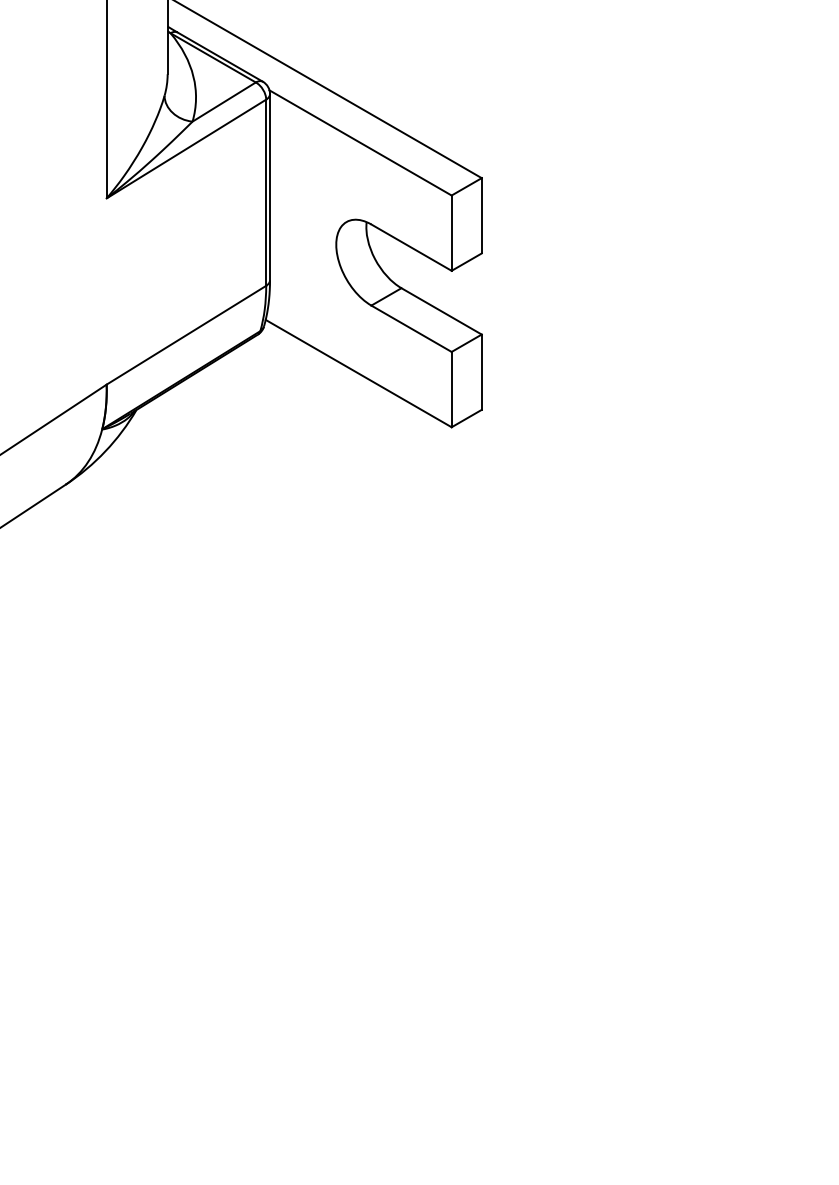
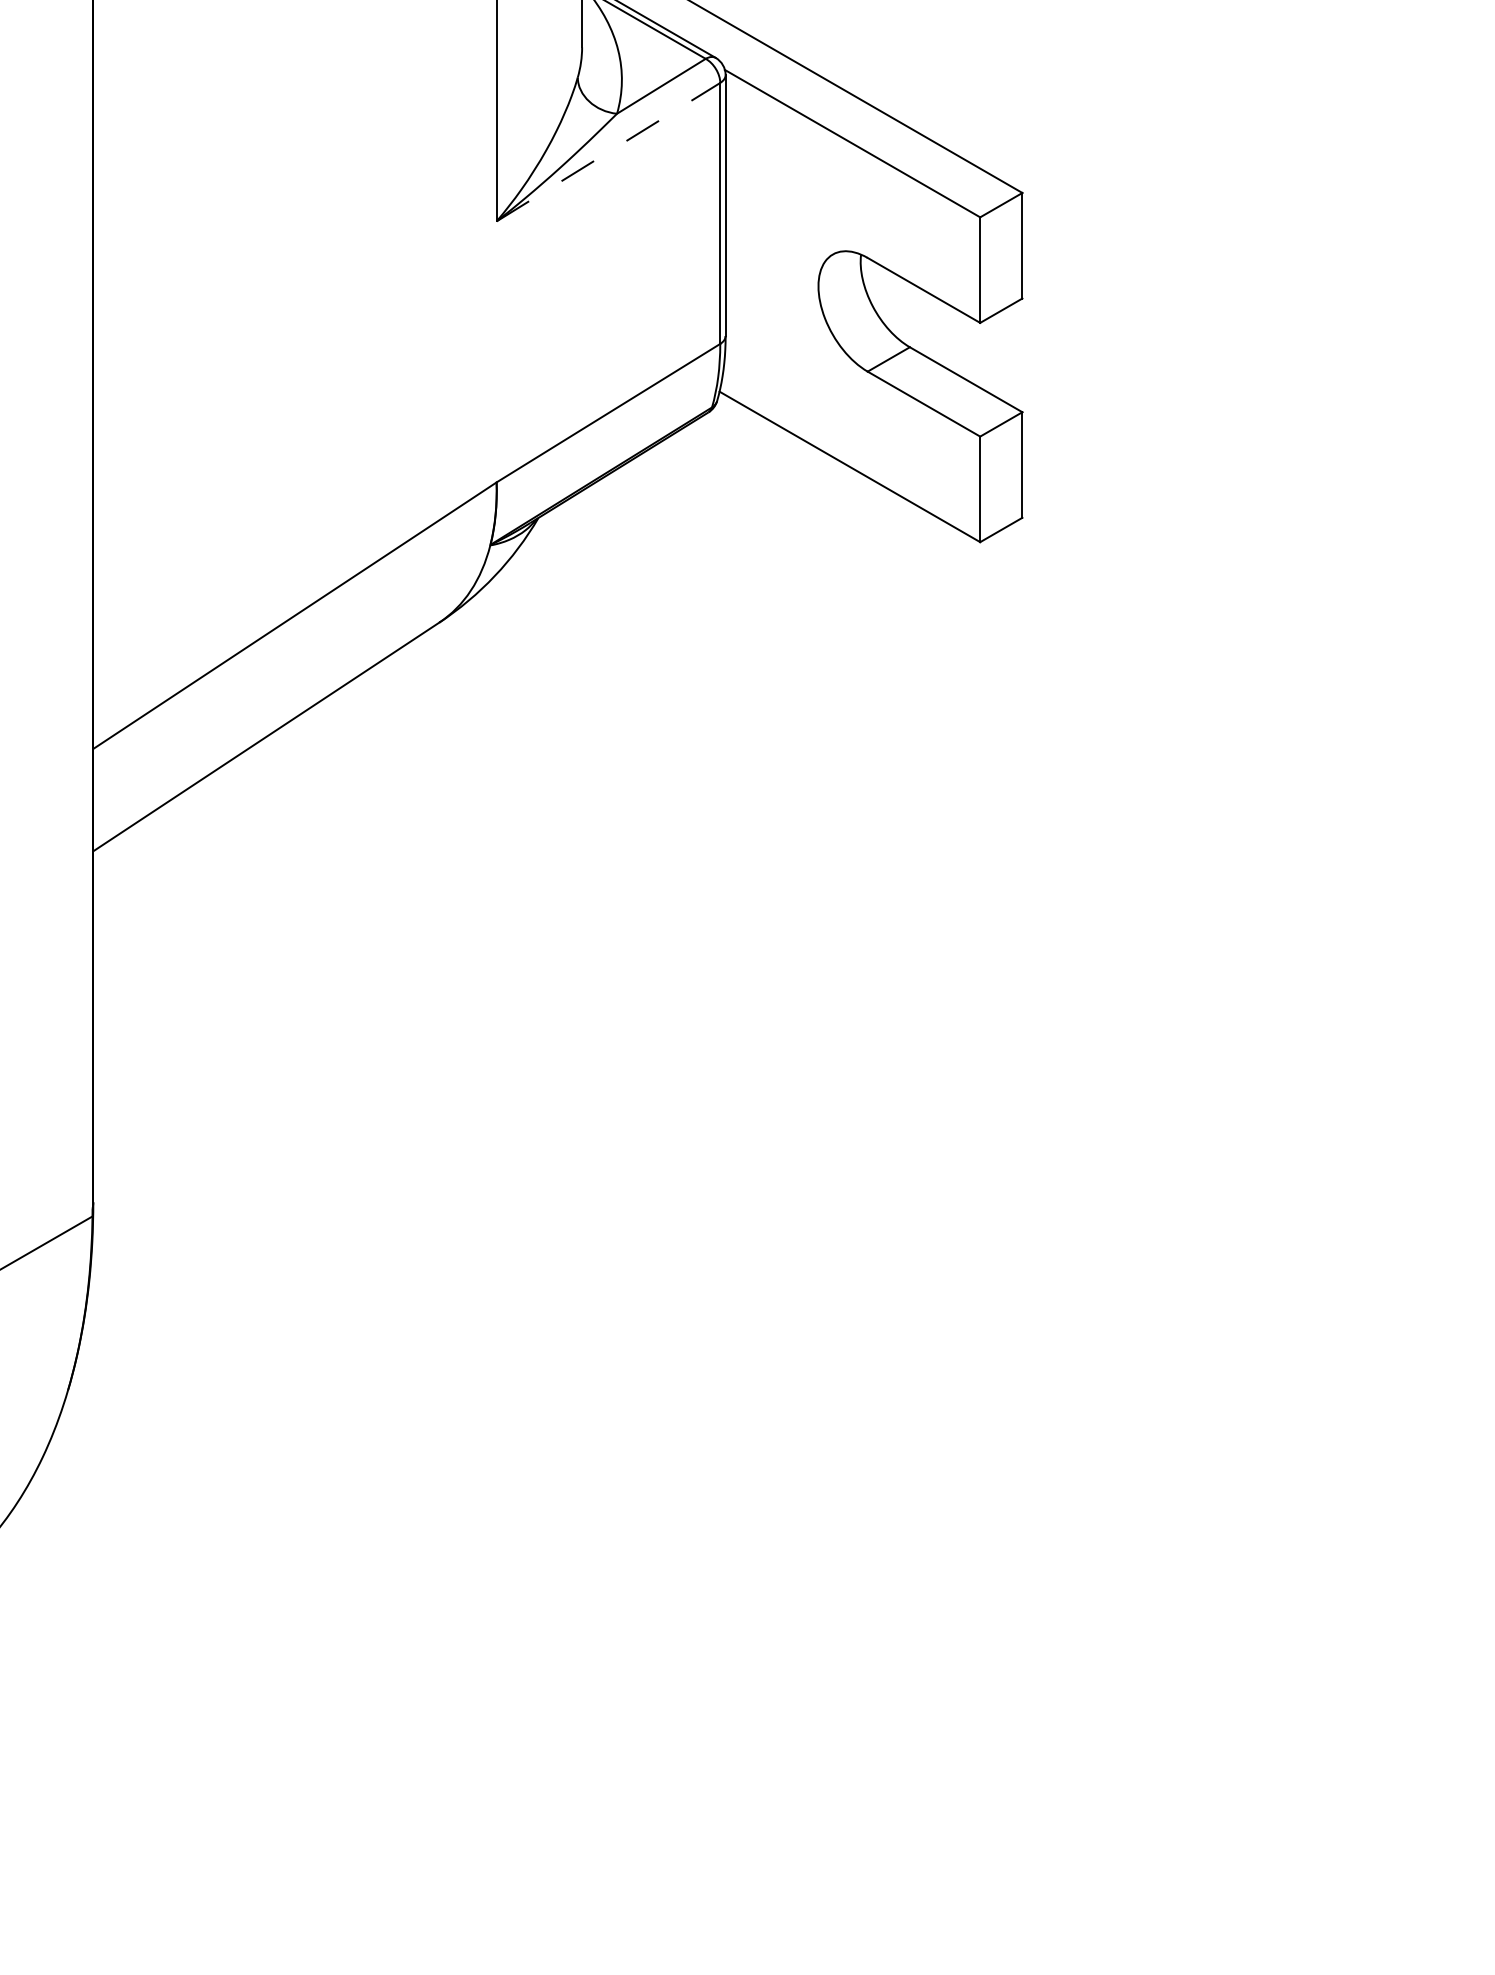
line: (186, 149) -> (608, 152), solid -> dashed

